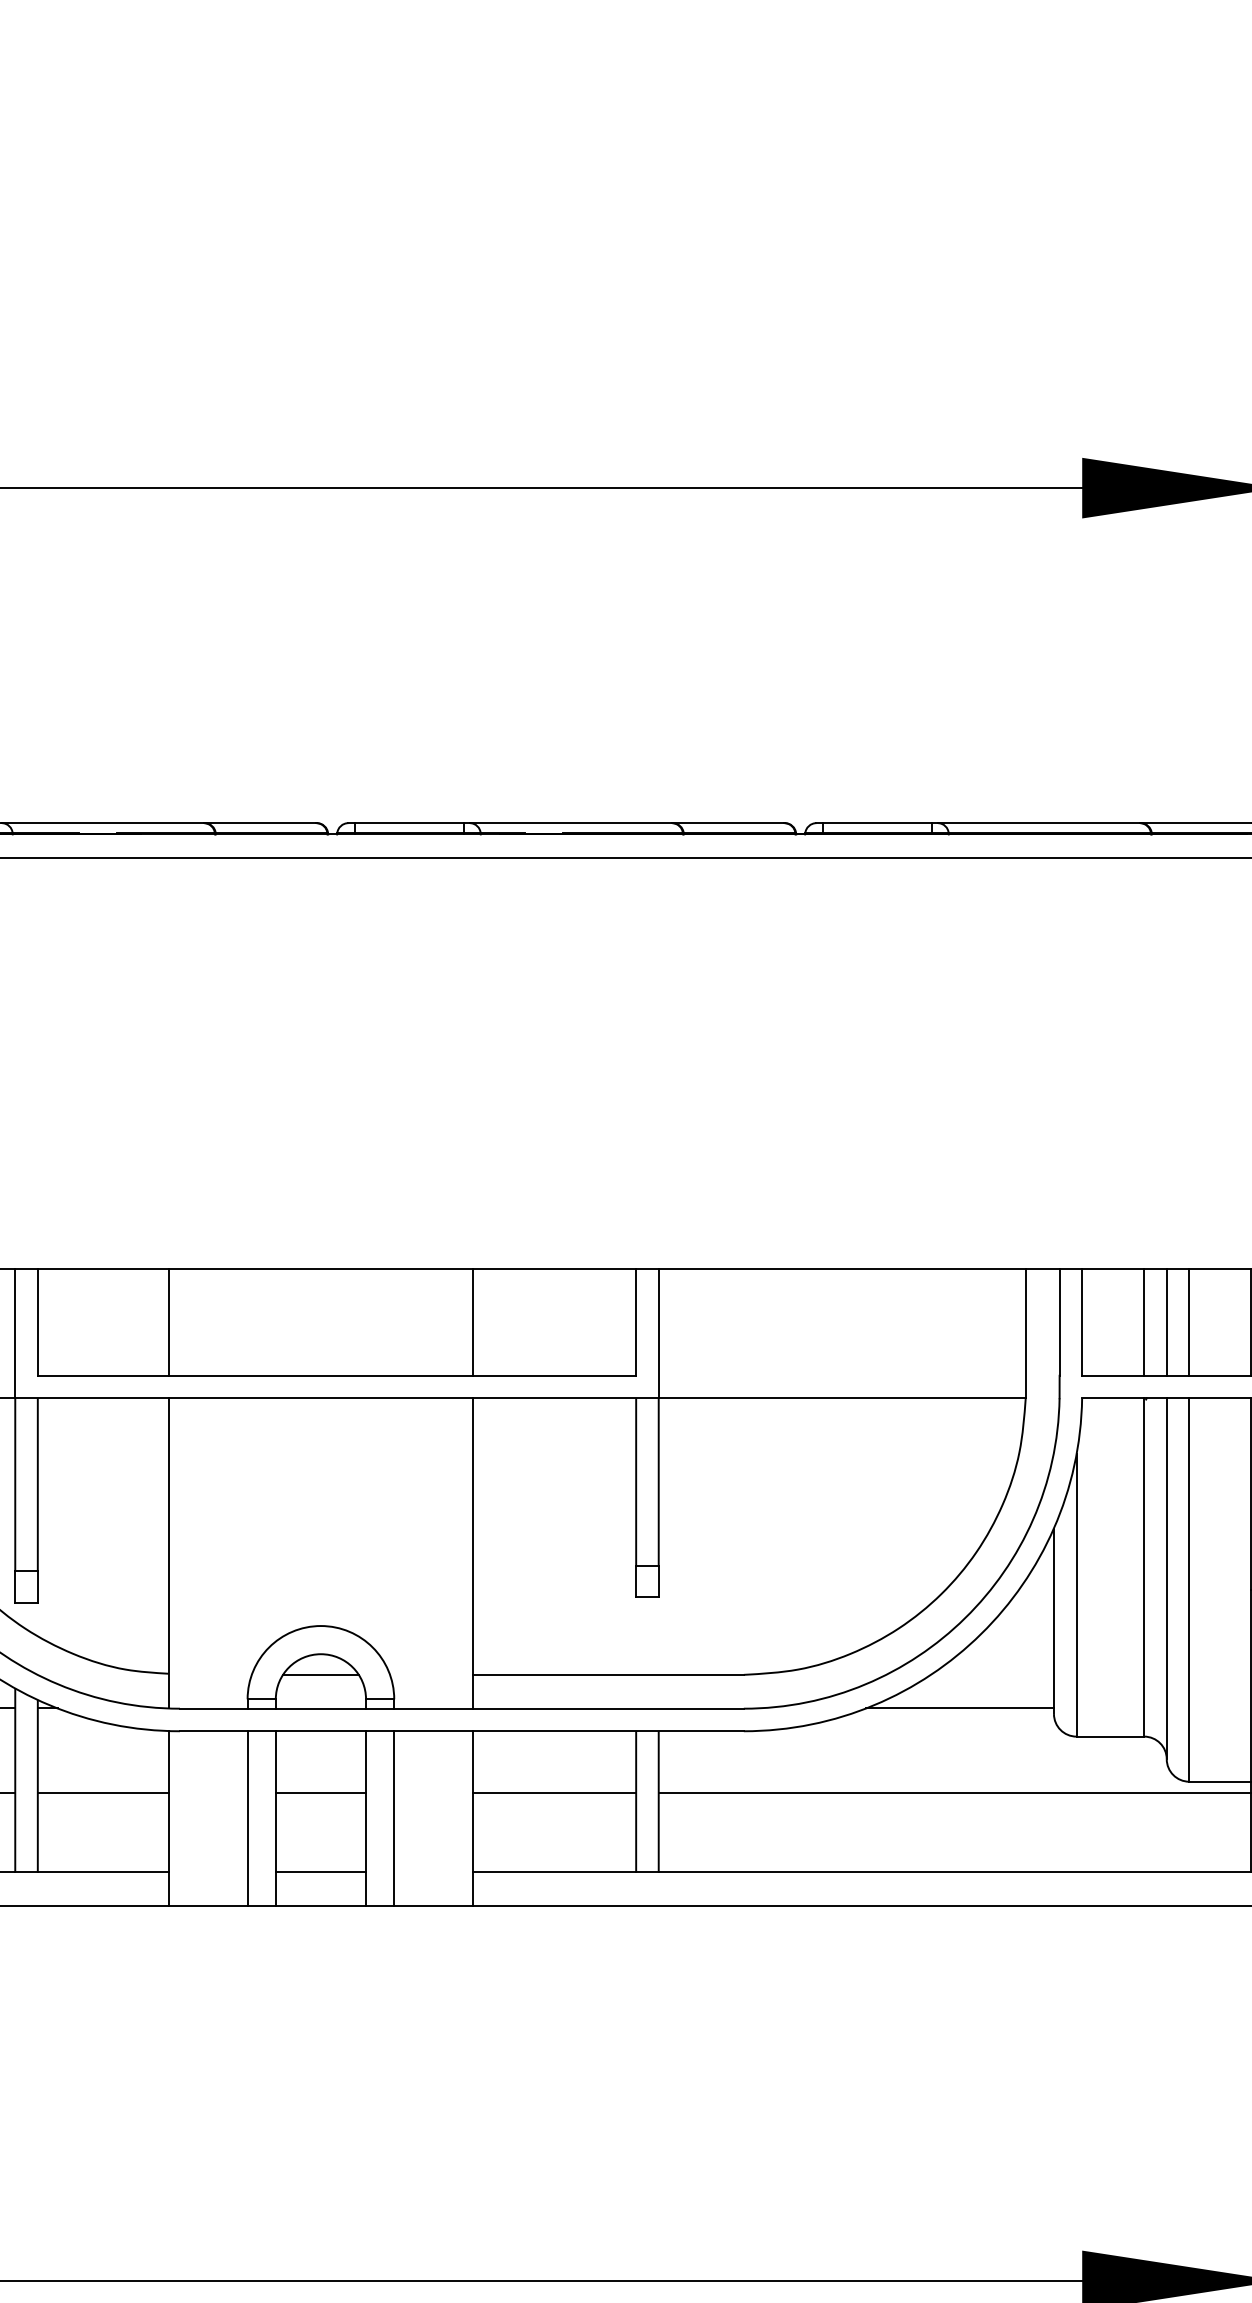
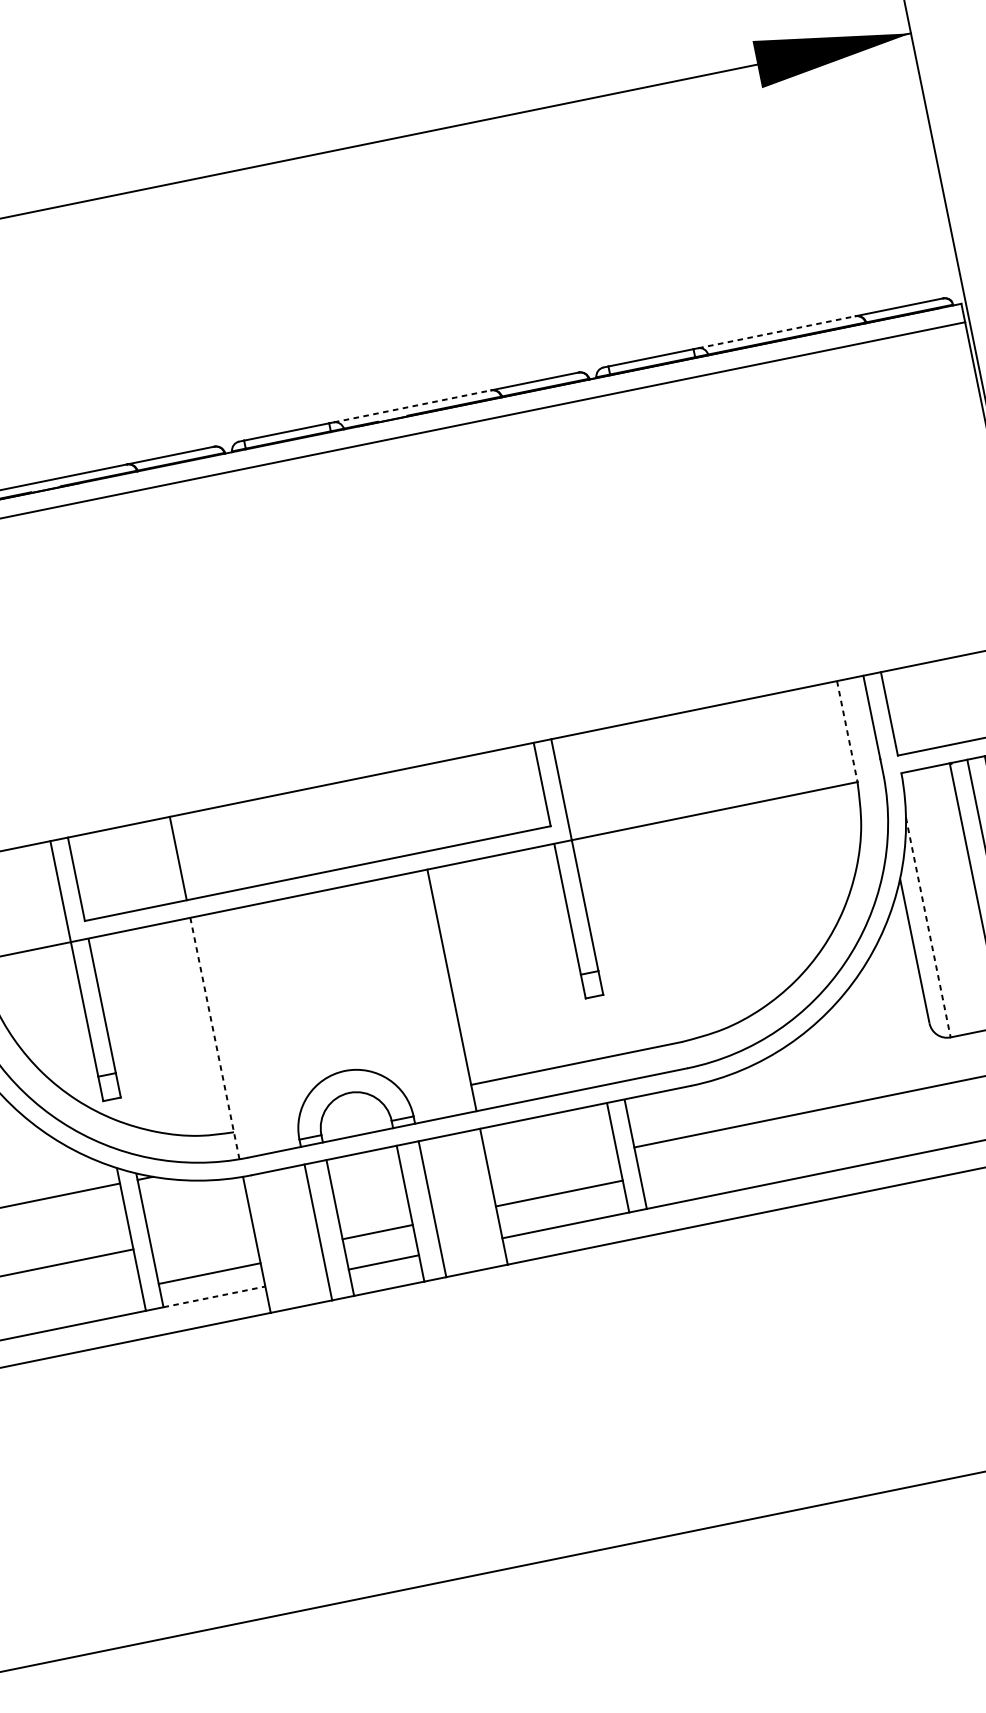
line: (571, 823) -> (412, 406), solid -> dashed
line: (1039, 823) -> (777, 332), solid -> dashed
line: (473, 1321) -> (415, 809), removed
line: (1144, 1321) -> (937, 703), removed
line: (1166, 1321) -> (954, 700), removed
line: (1189, 1321) -> (972, 696), removed
line: (1025, 1333) -> (847, 731), solid -> dashed
line: (168, 1552) -> (214, 1037), solid -> dashed
line: (1076, 1596) -> (928, 928), solid -> dashed
line: (320, 1674) -> (352, 1108), removed
line: (959, 1708) -> (855, 1034), removed
line: (102, 1793) -> (209, 1274), moved
line: (320, 1793) -> (377, 1232), moved
line: (554, 1793) -> (559, 1193), moved
line: (103, 1871) -> (214, 1296), solid -> dashed

